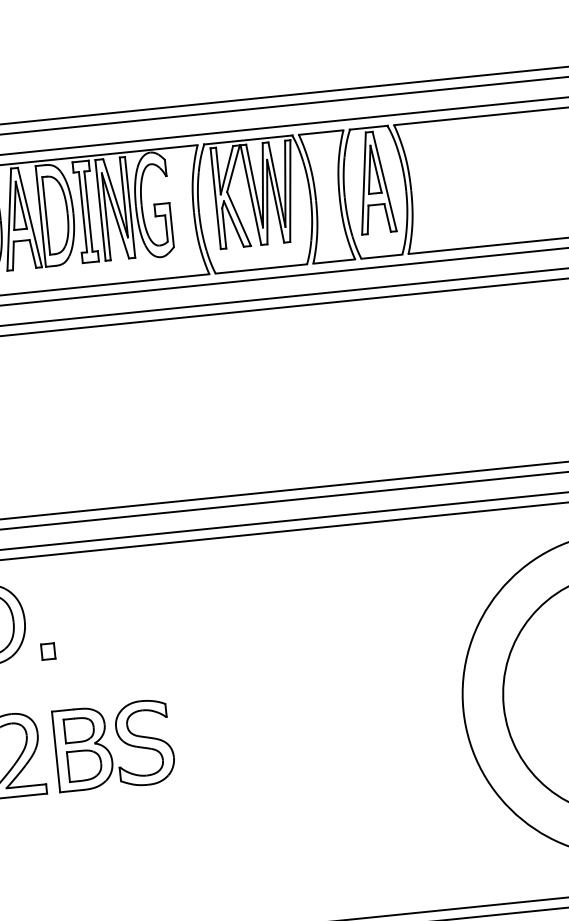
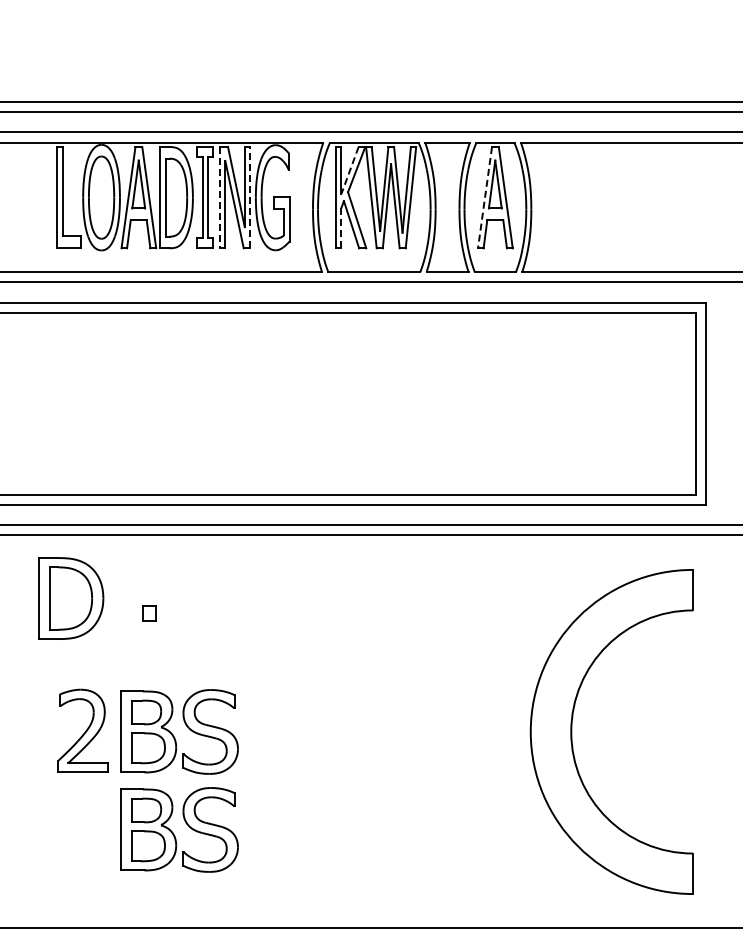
line: (227, 170) -> (350, 170), solid -> dashed
line: (363, 184) -> (484, 198), solid -> dashed
line: (129, 207) -> (249, 197), solid -> dashed
line: (100, 210) -> (220, 197), solid -> dashed
line: (224, 227) -> (341, 227), solid -> dashed
part: (48, 651) -> (149, 613), moved
part: (118, 846) -> (173, 832), added

